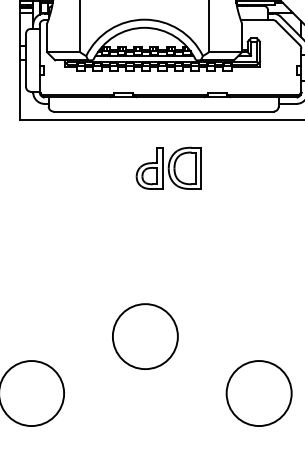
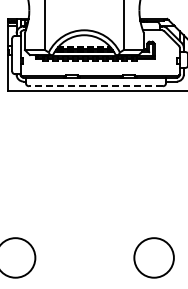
line: (162, 111) -> (95, 86), solid -> dashed
part: (167, 167) -> (98, 120), removed
circle: (144, 335) -> (84, 222), removed

